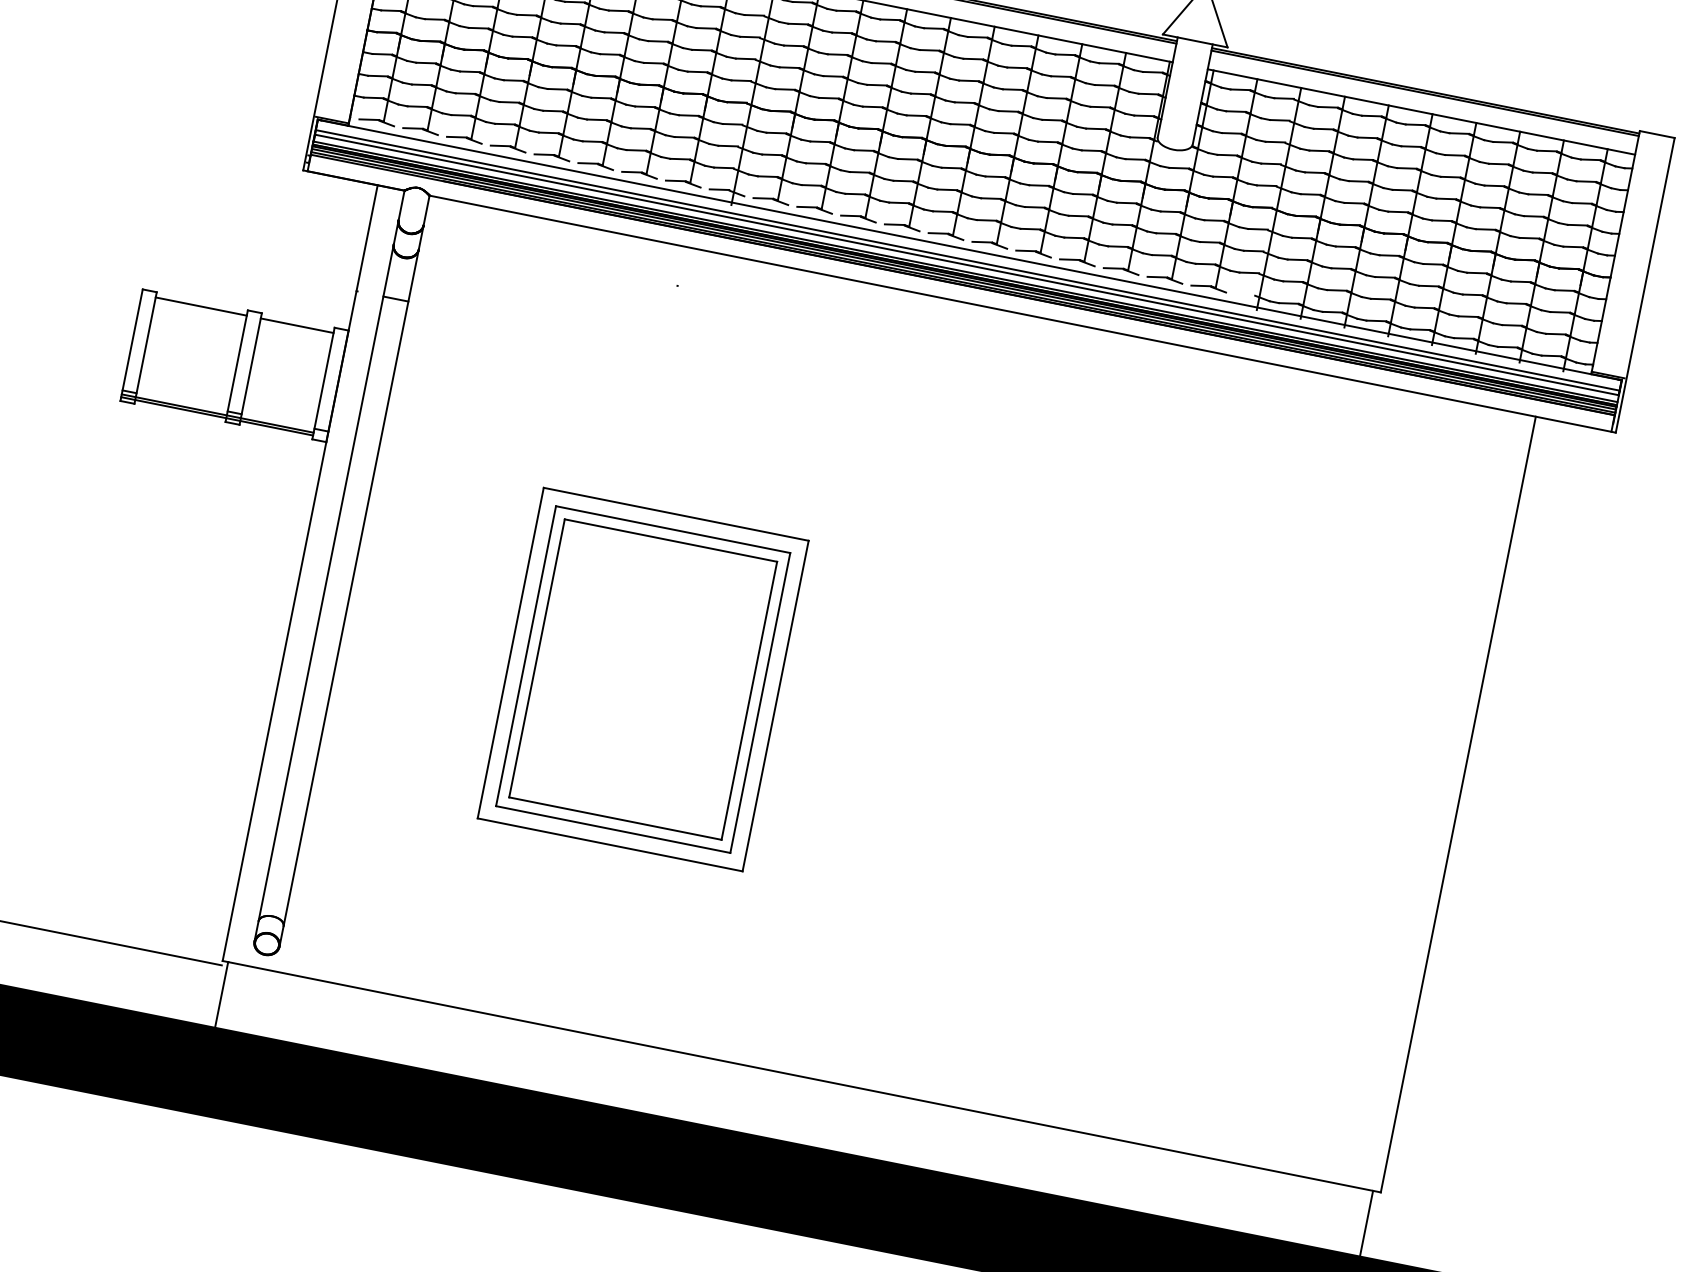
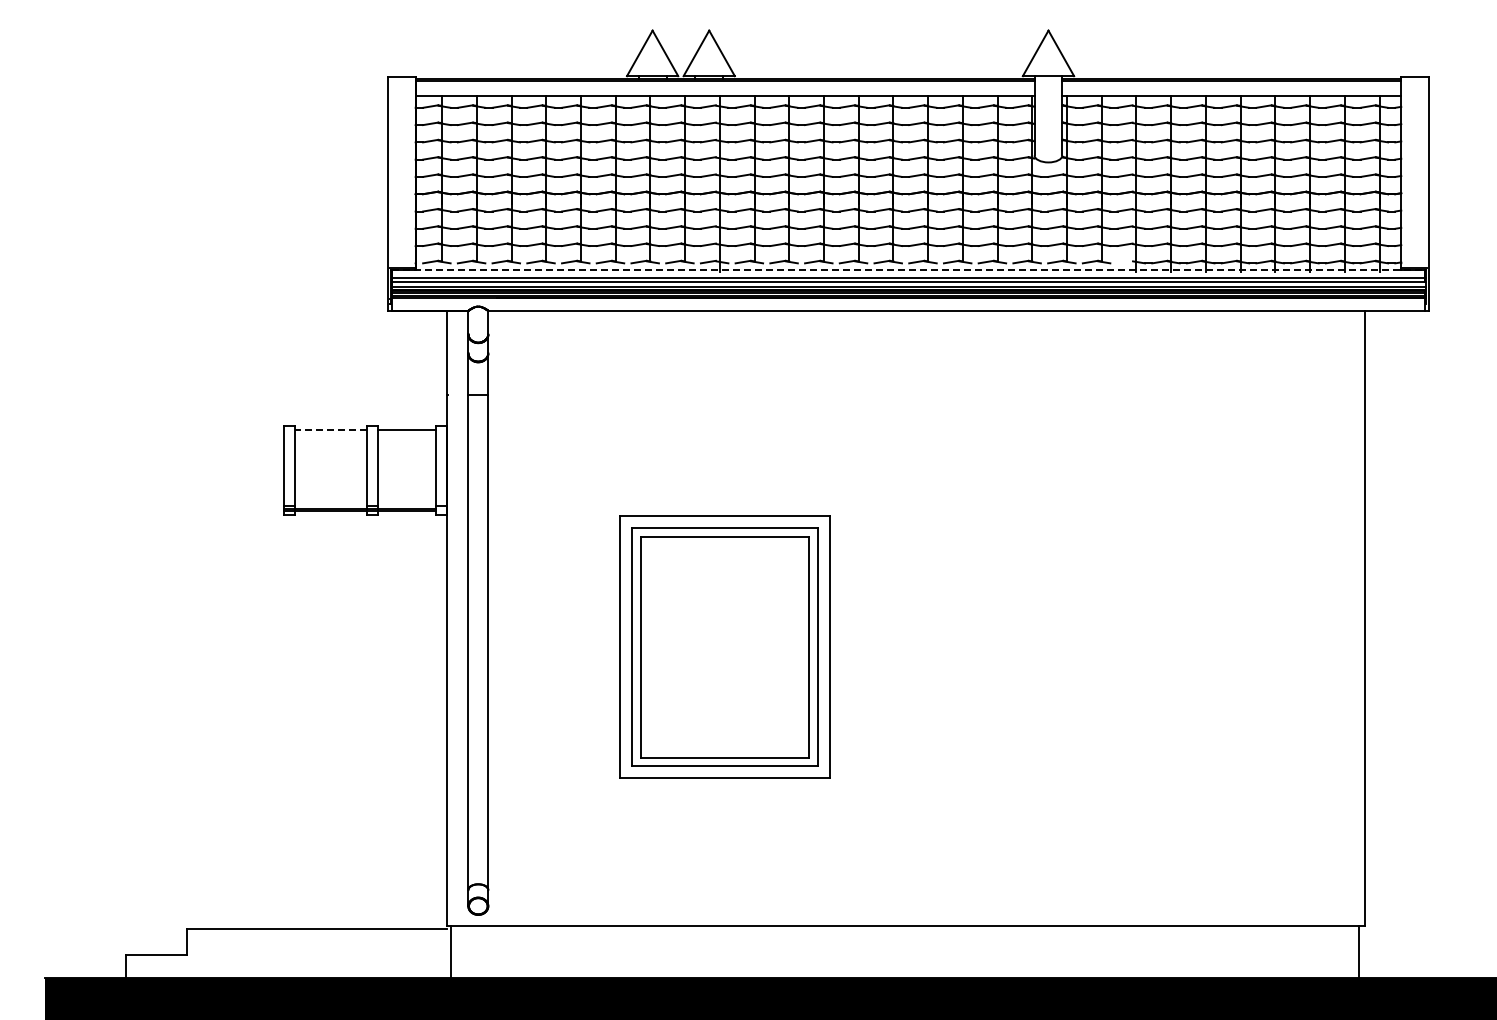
line: (970, 250) -> (909, 270), solid -> dashed
line: (200, 306) -> (330, 430), solid -> dashed

